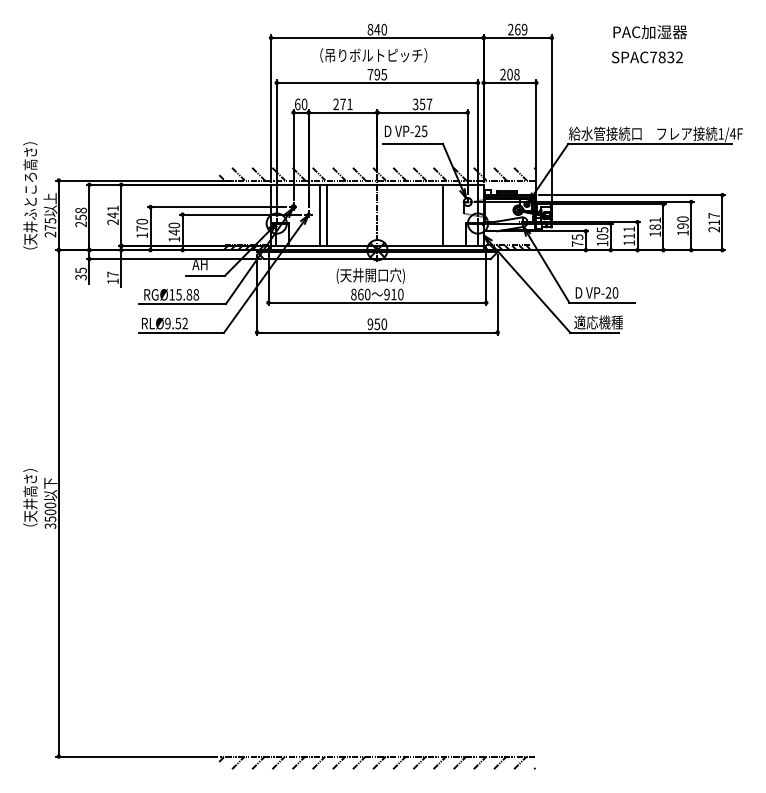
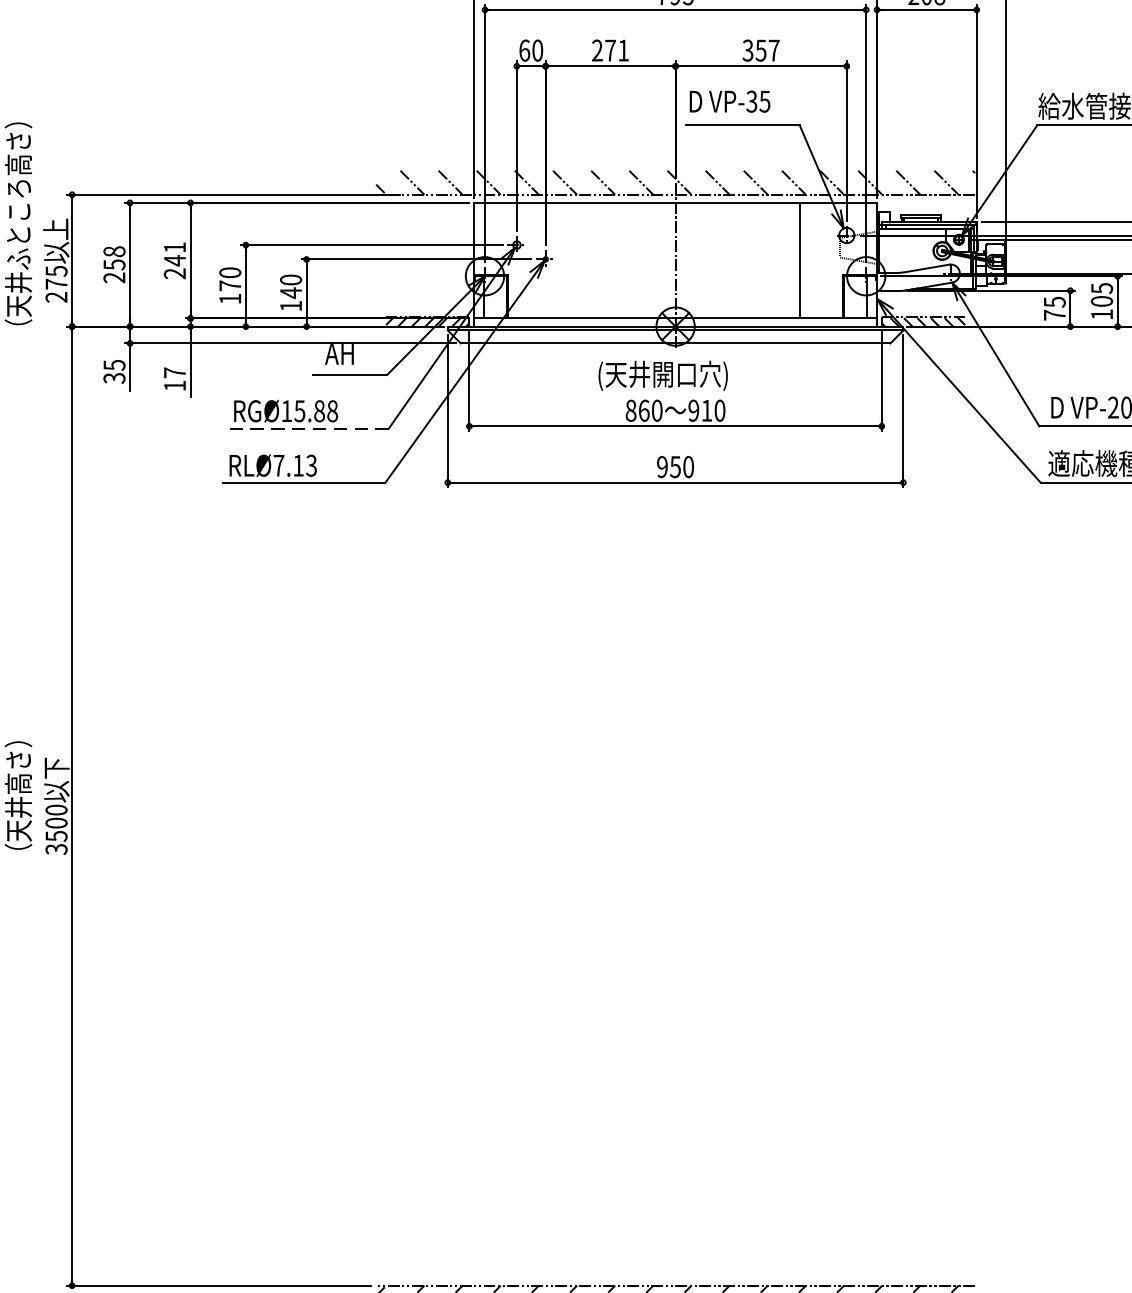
text: (417, 131) -> (751, 101), VP-25 -> VP-35
line: (319, 214) -> (565, 259), removed
line: (327, 214) -> (581, 259), removed
line: (182, 304) -> (306, 429), solid -> dashed
text: (176, 323) -> (295, 465), RLØ9.52 -> RLØ7.13

